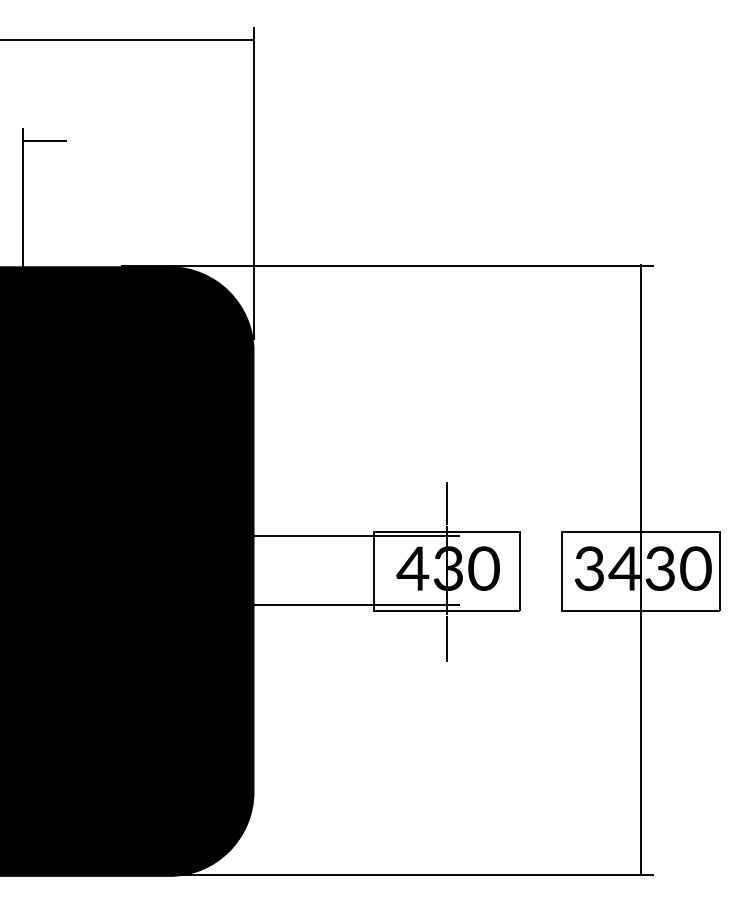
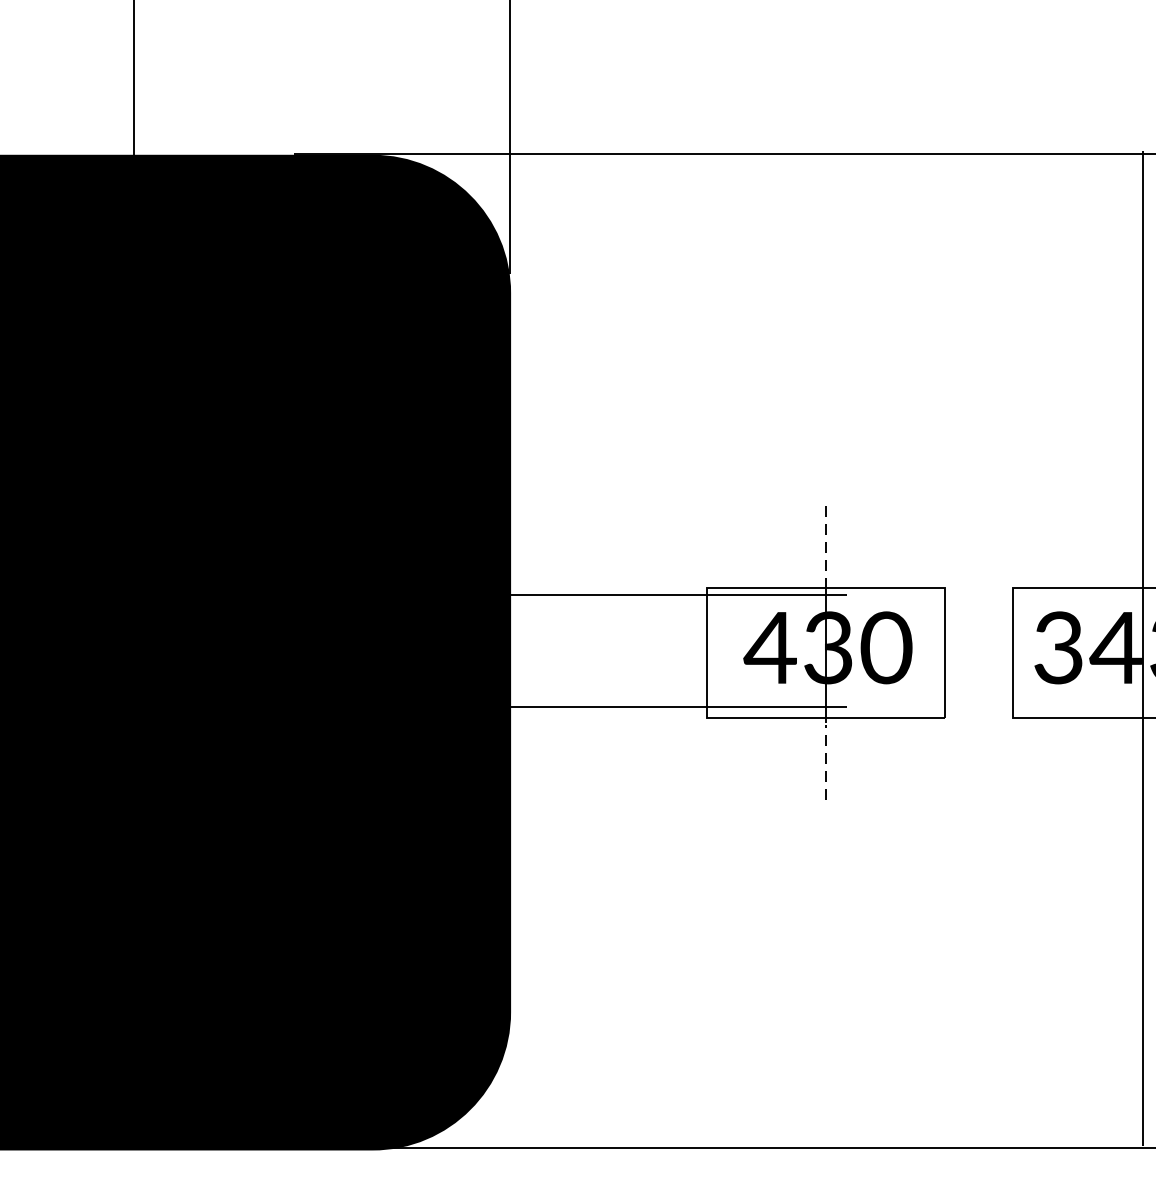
line: (447, 503) -> (826, 541), solid -> dashed
line: (447, 638) -> (826, 761), solid -> dashed

